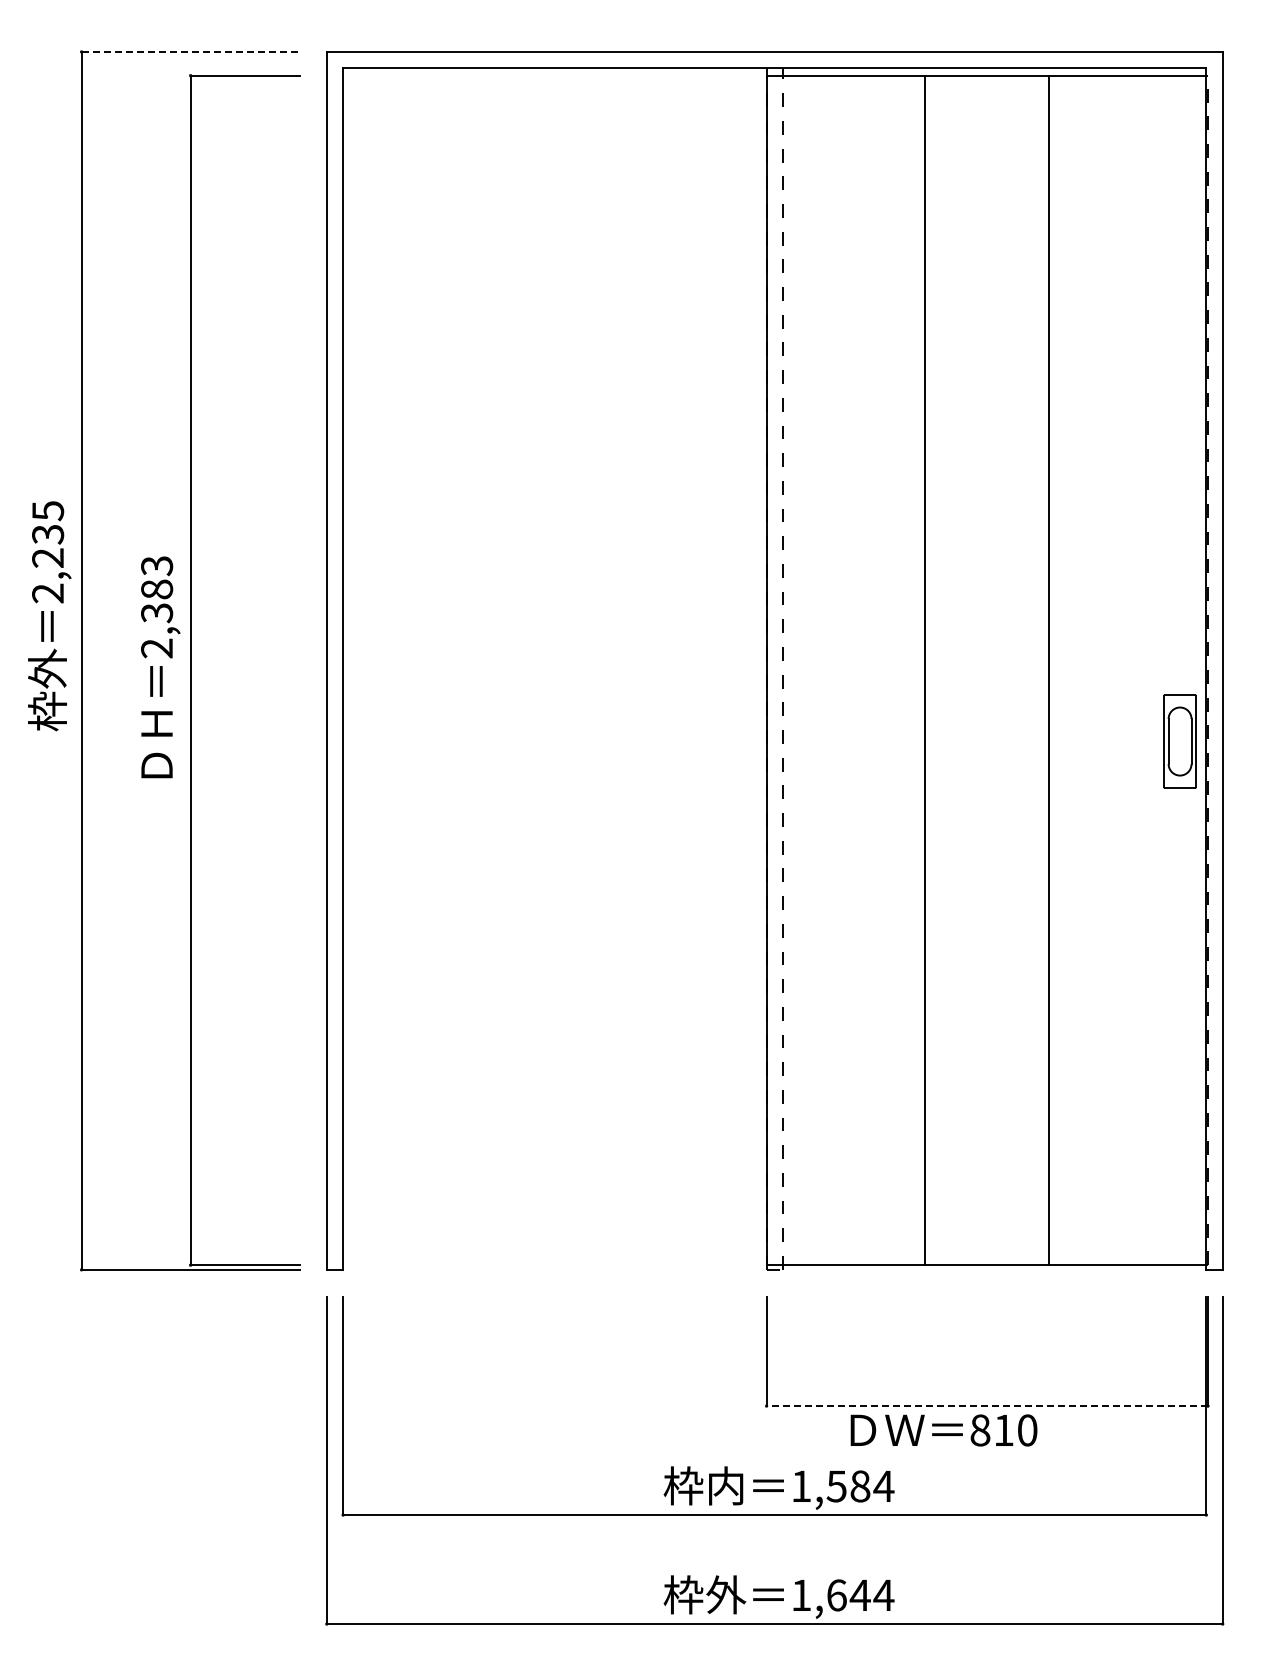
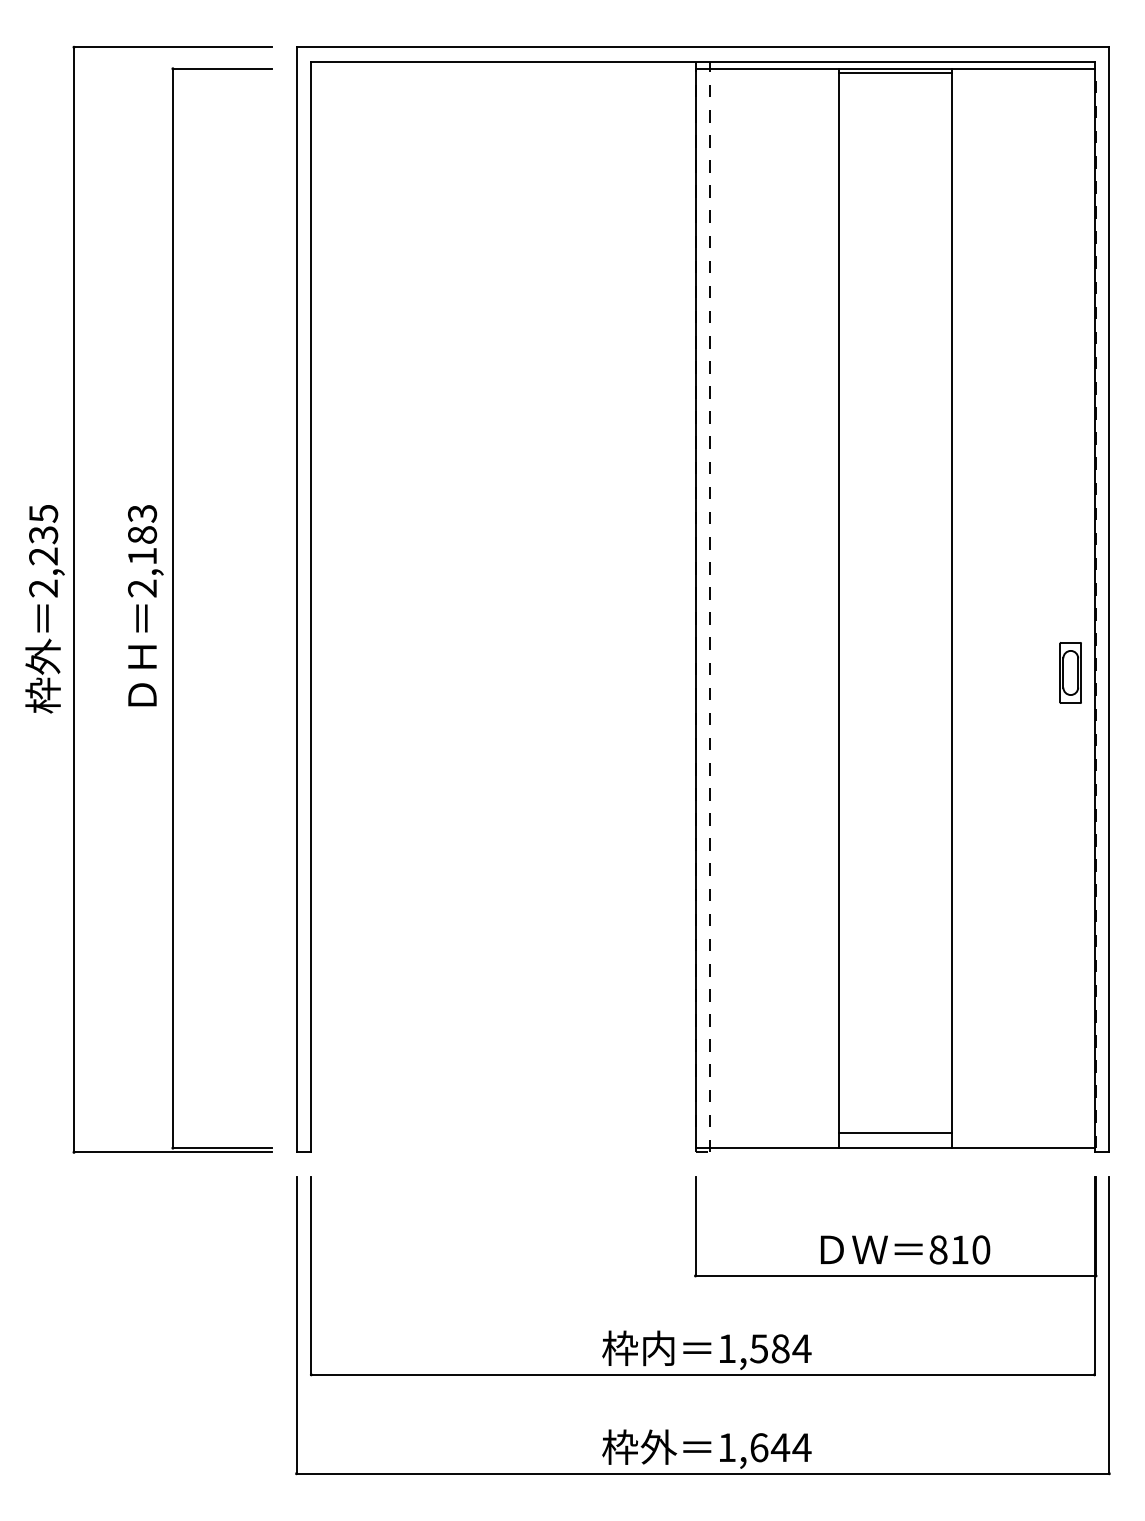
line: (190, 51) -> (172, 46), dashed -> solid
line: (987, 79) -> (895, 72), added
text: (157, 613) -> (142, 556), 2,383 -> 2,183
text: (49, 616) -> (44, 609), moved
part: (1180, 741) -> (1071, 672), size x0.71
line: (987, 1248) -> (895, 1132), added
line: (987, 1406) -> (895, 1276), dashed -> solid
text: (943, 1430) -> (905, 1249), moved

